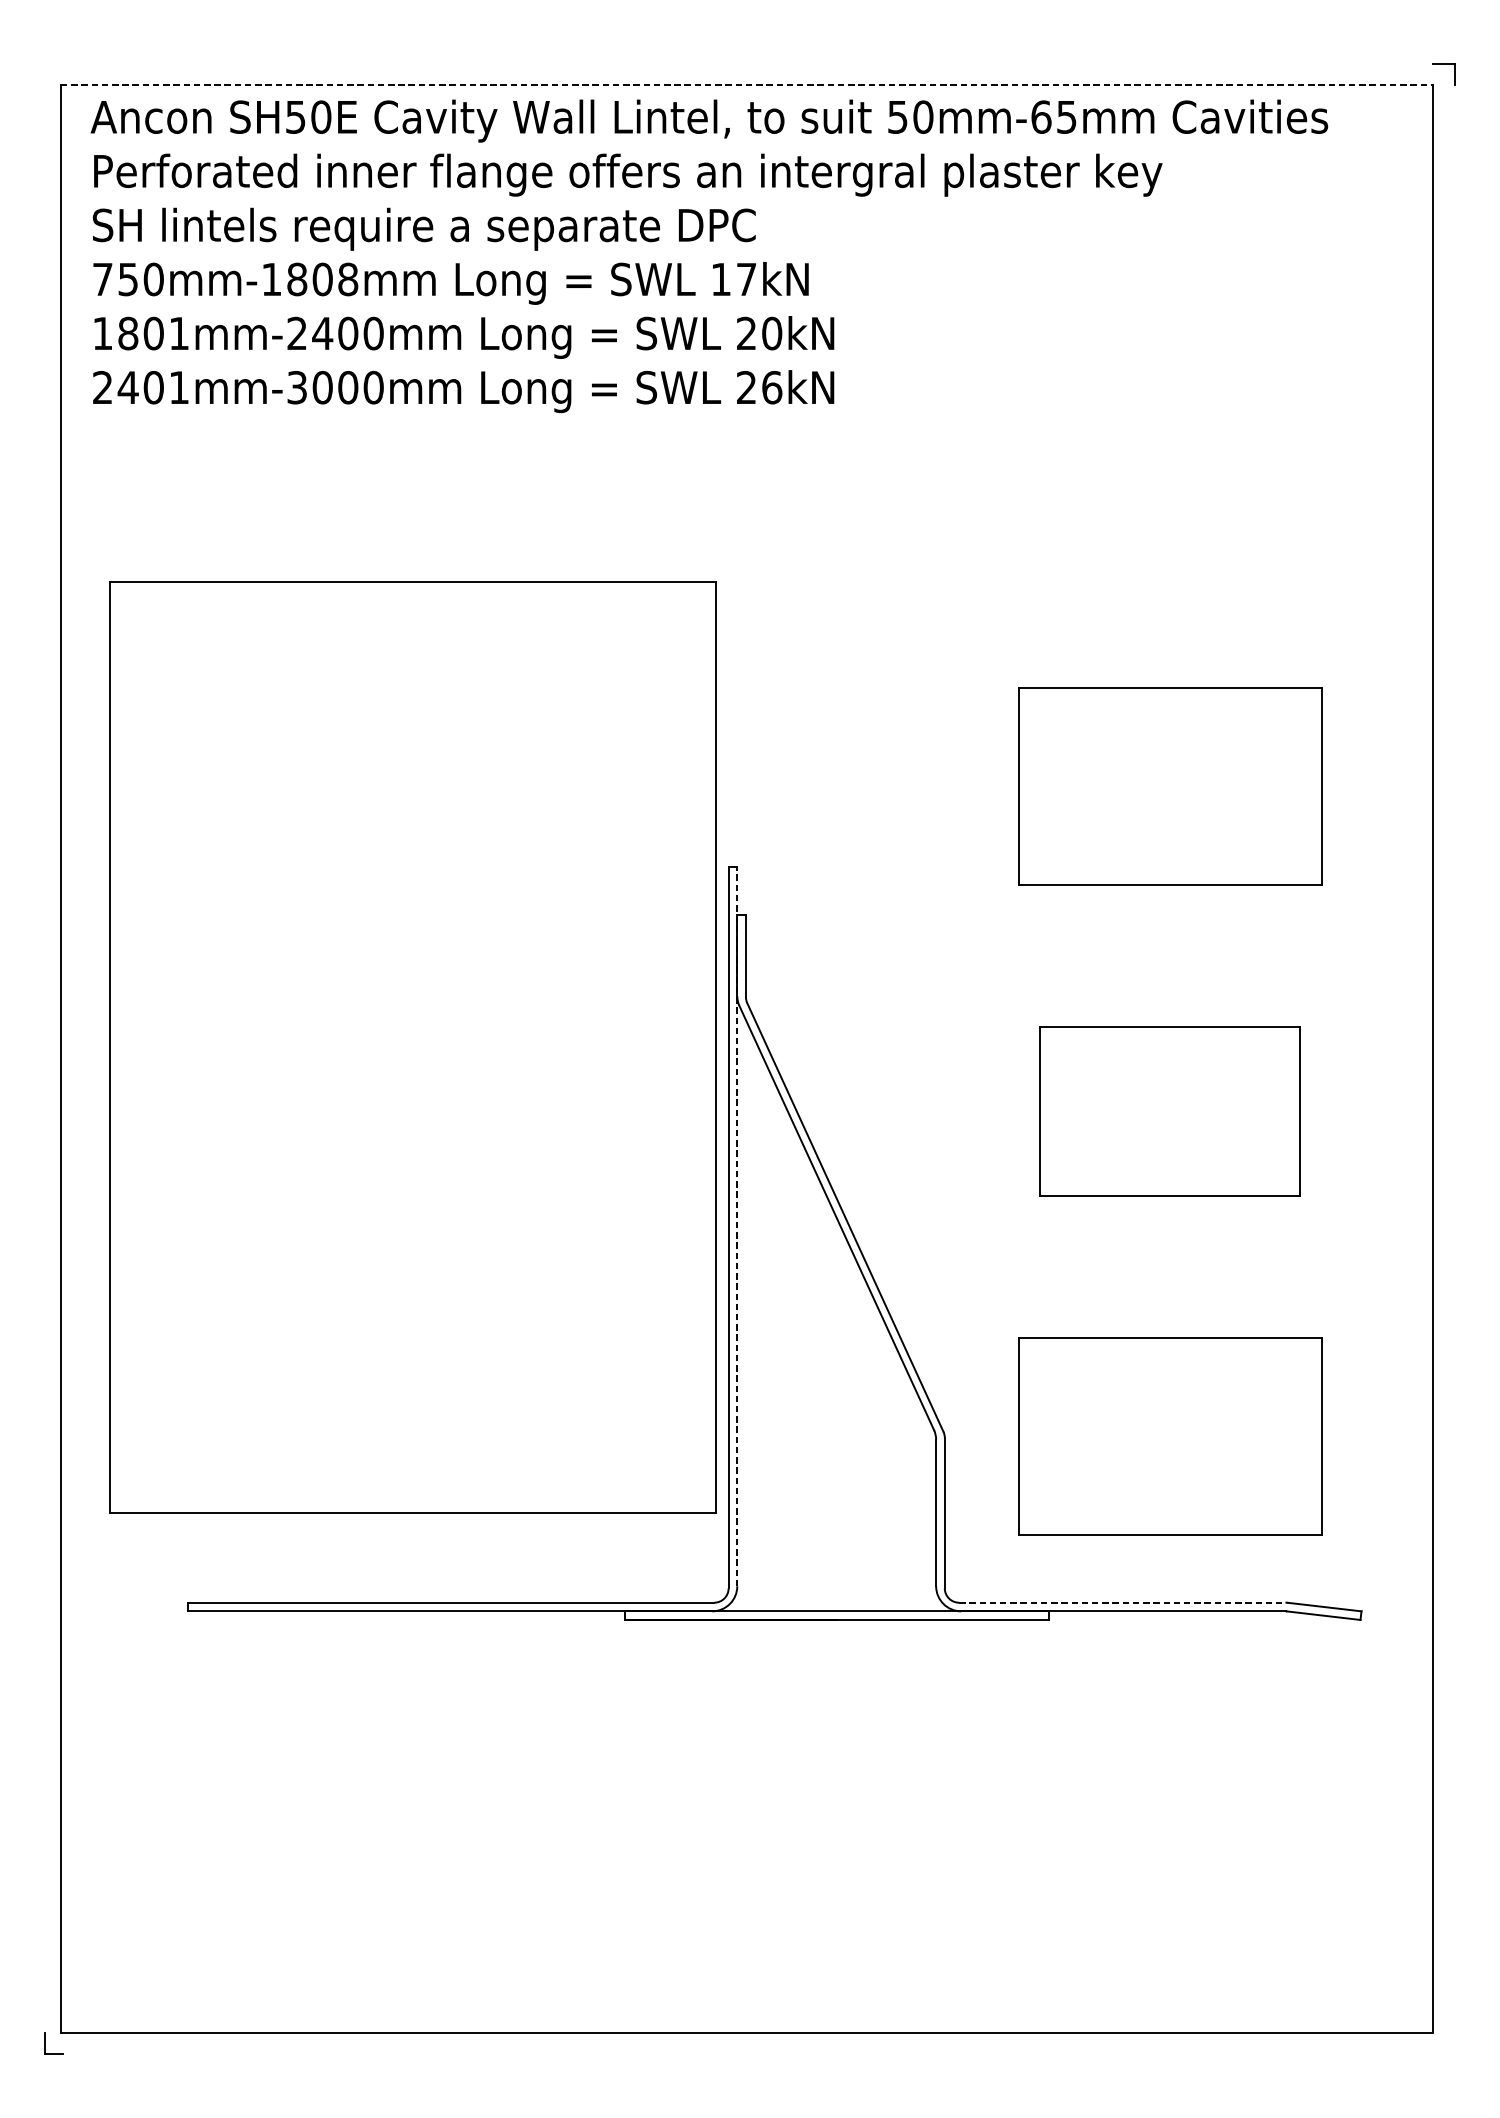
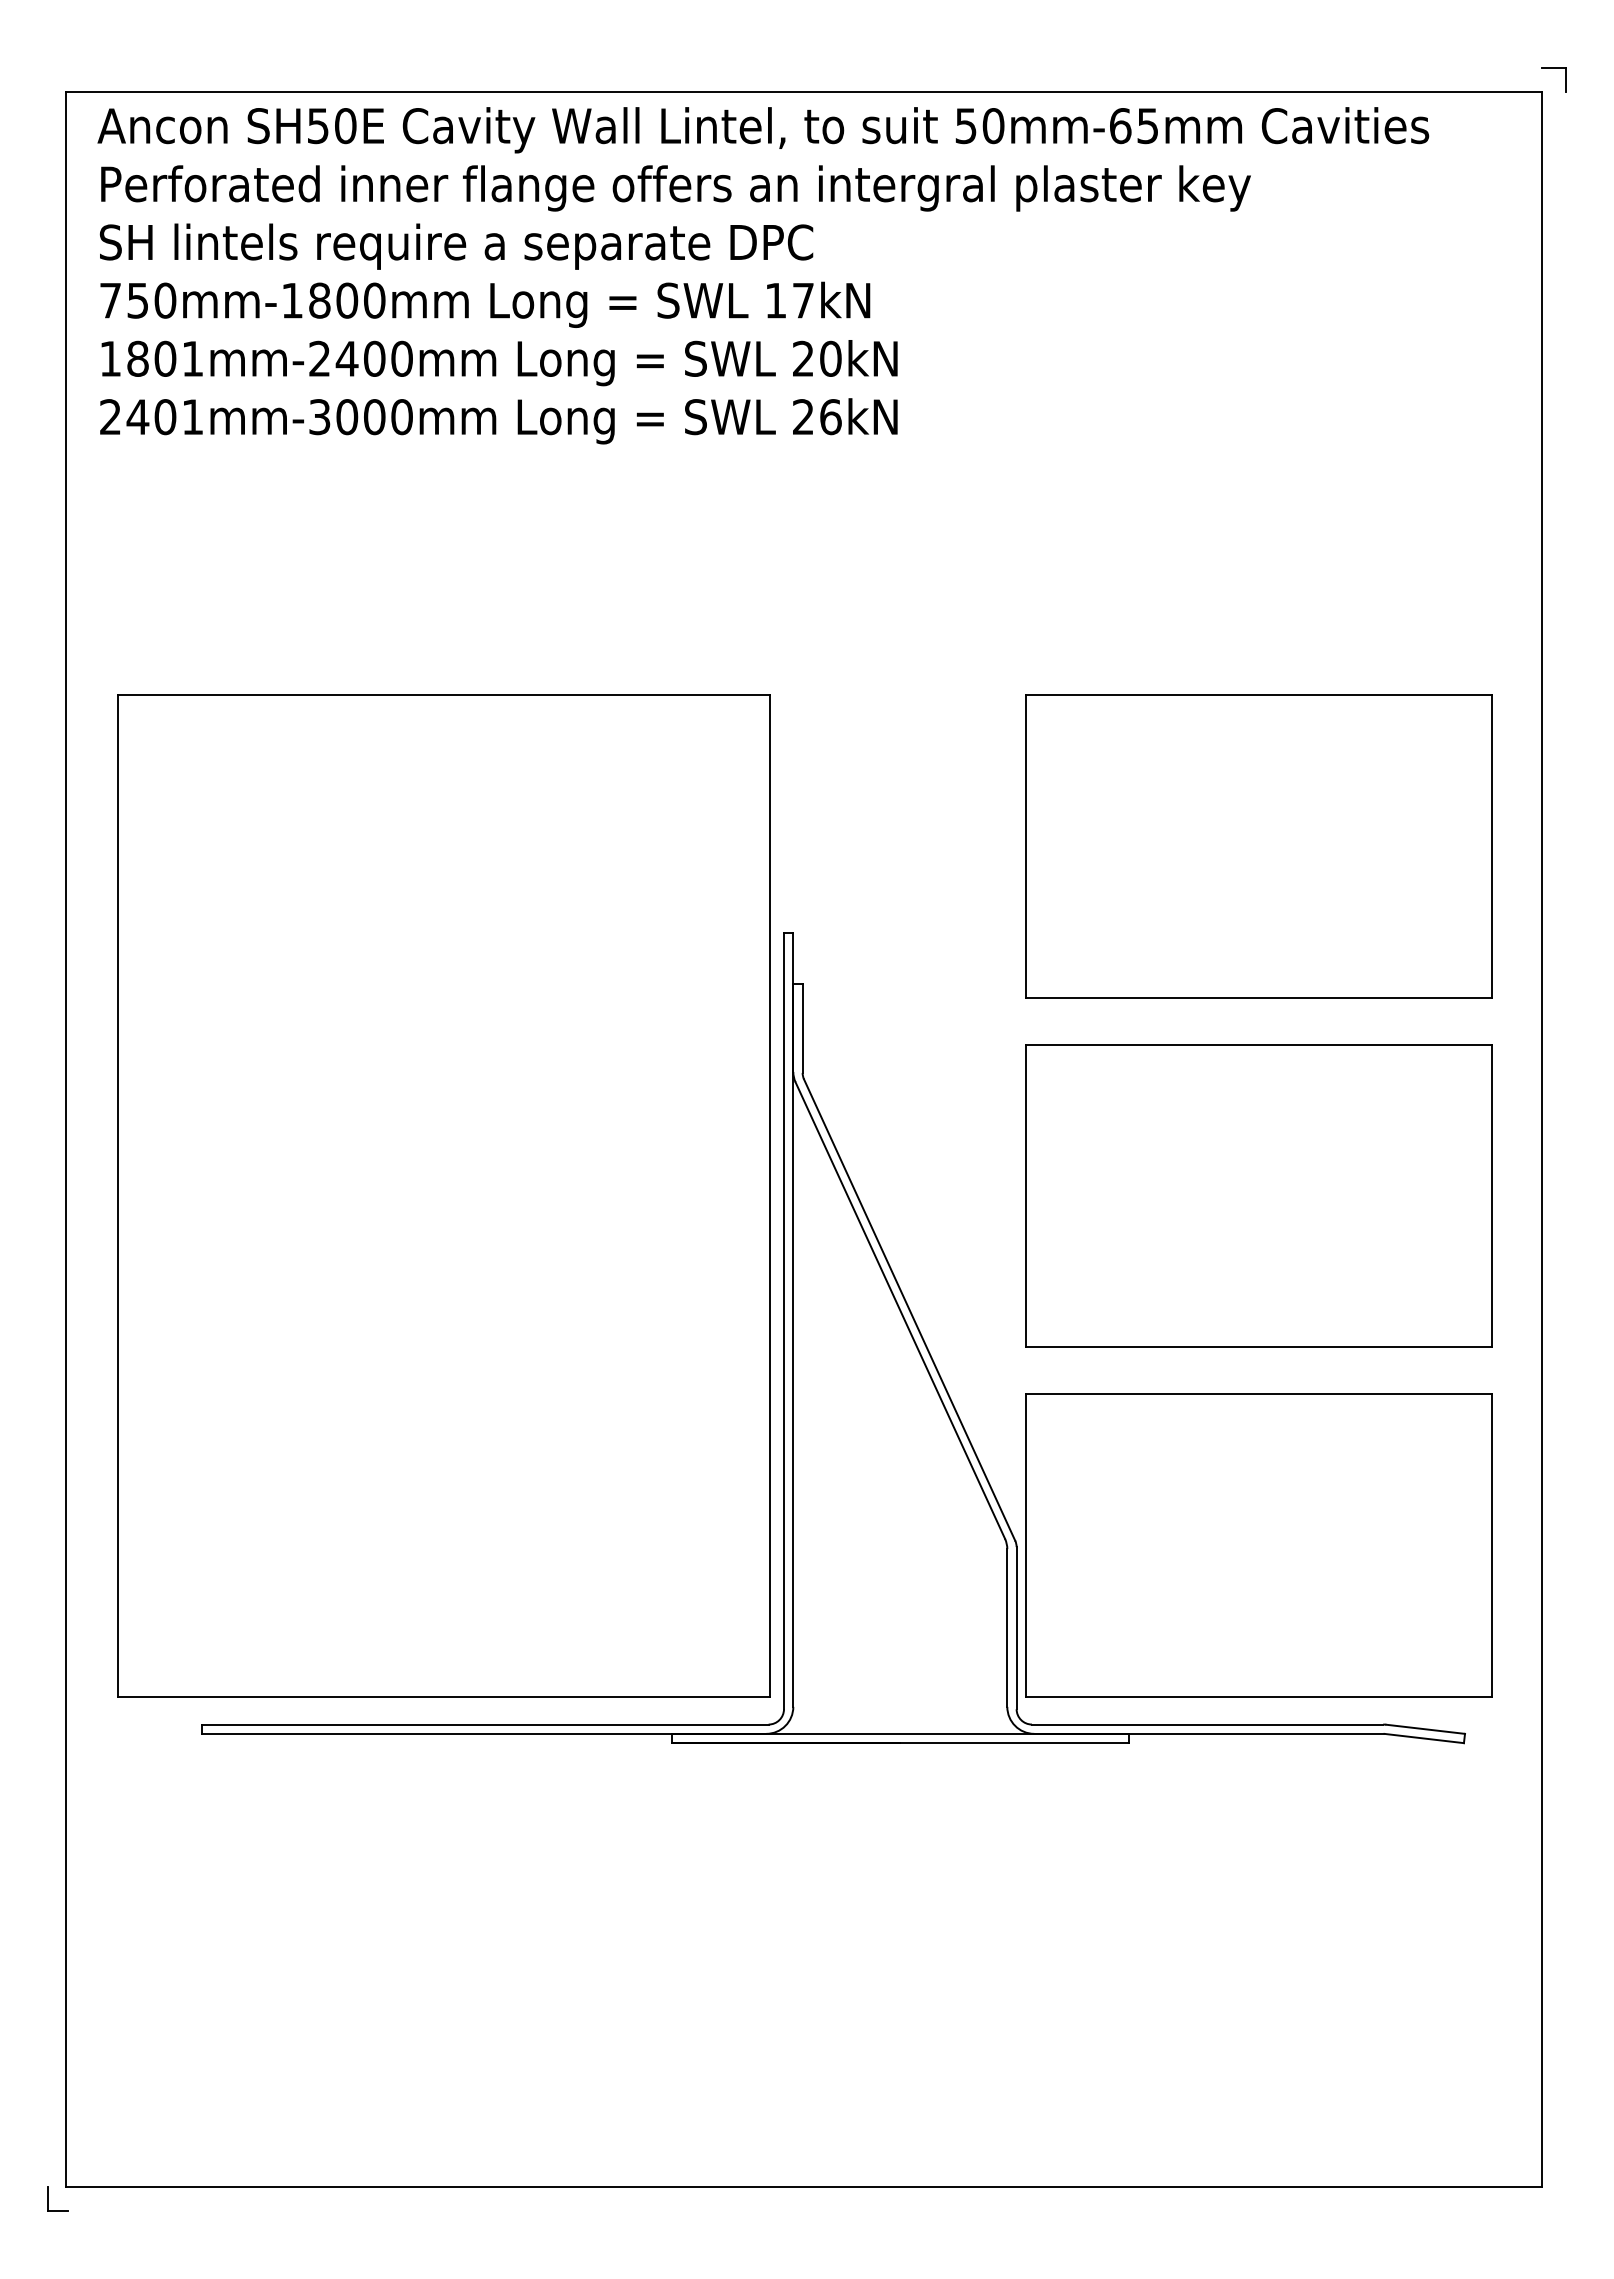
line: (747, 85) -> (804, 91), dashed -> solid
text: (348, 279) -> (374, 300), 750mm-1808mm -> 750mm-1800mm
part: (1169, 786) -> (1258, 846), size x1.43
part: (412, 1046) -> (443, 1195), moved
part: (1169, 1111) -> (1258, 1195), size x1.67
line: (737, 1226) -> (793, 1319), dashed -> solid
part: (1169, 1436) -> (1258, 1545), size x1.43
line: (1122, 1602) -> (1207, 1724), dashed -> solid

